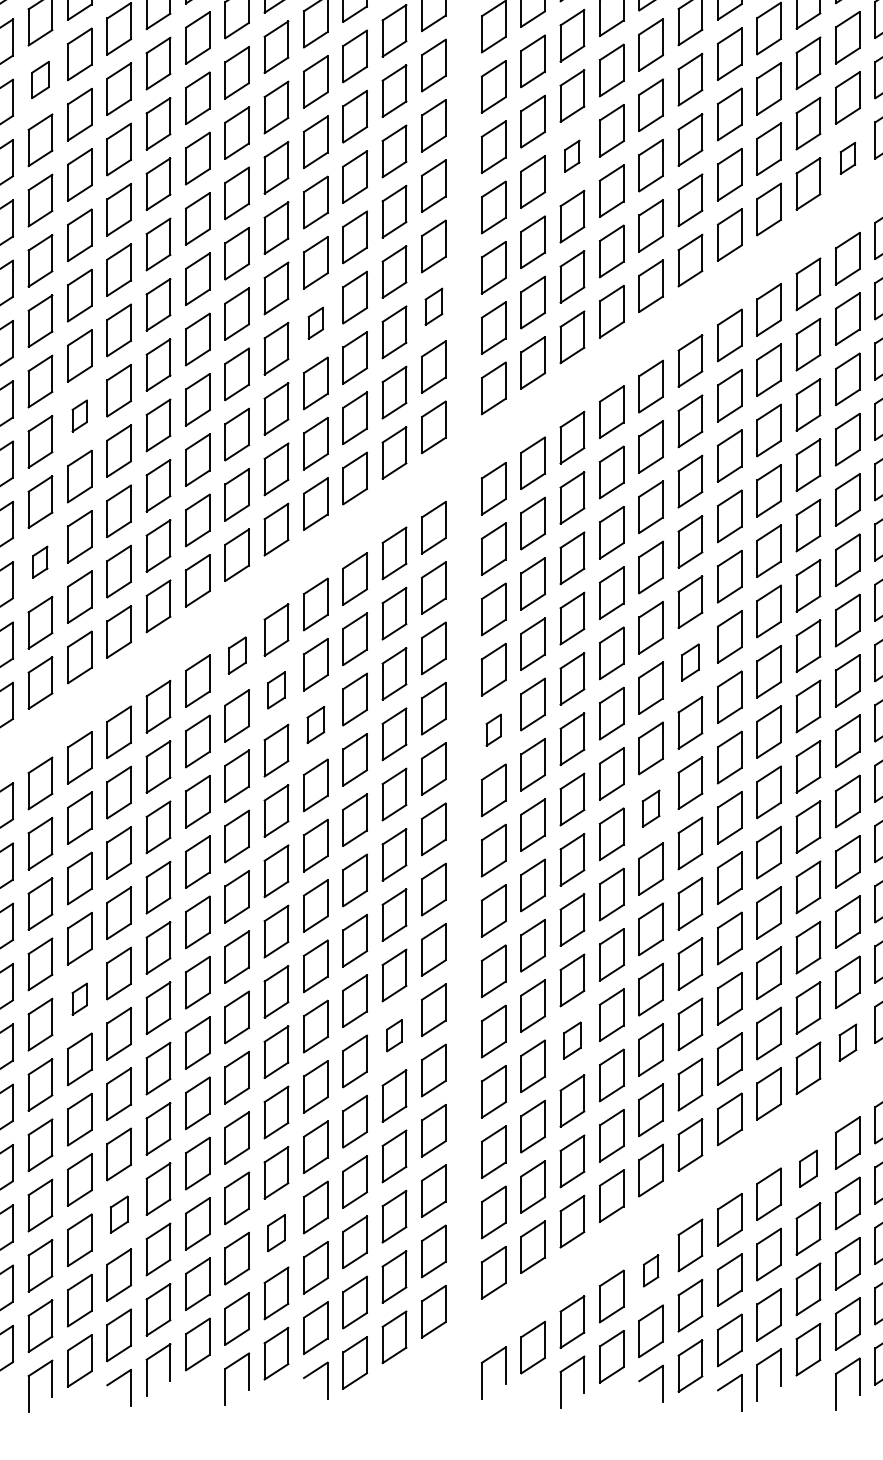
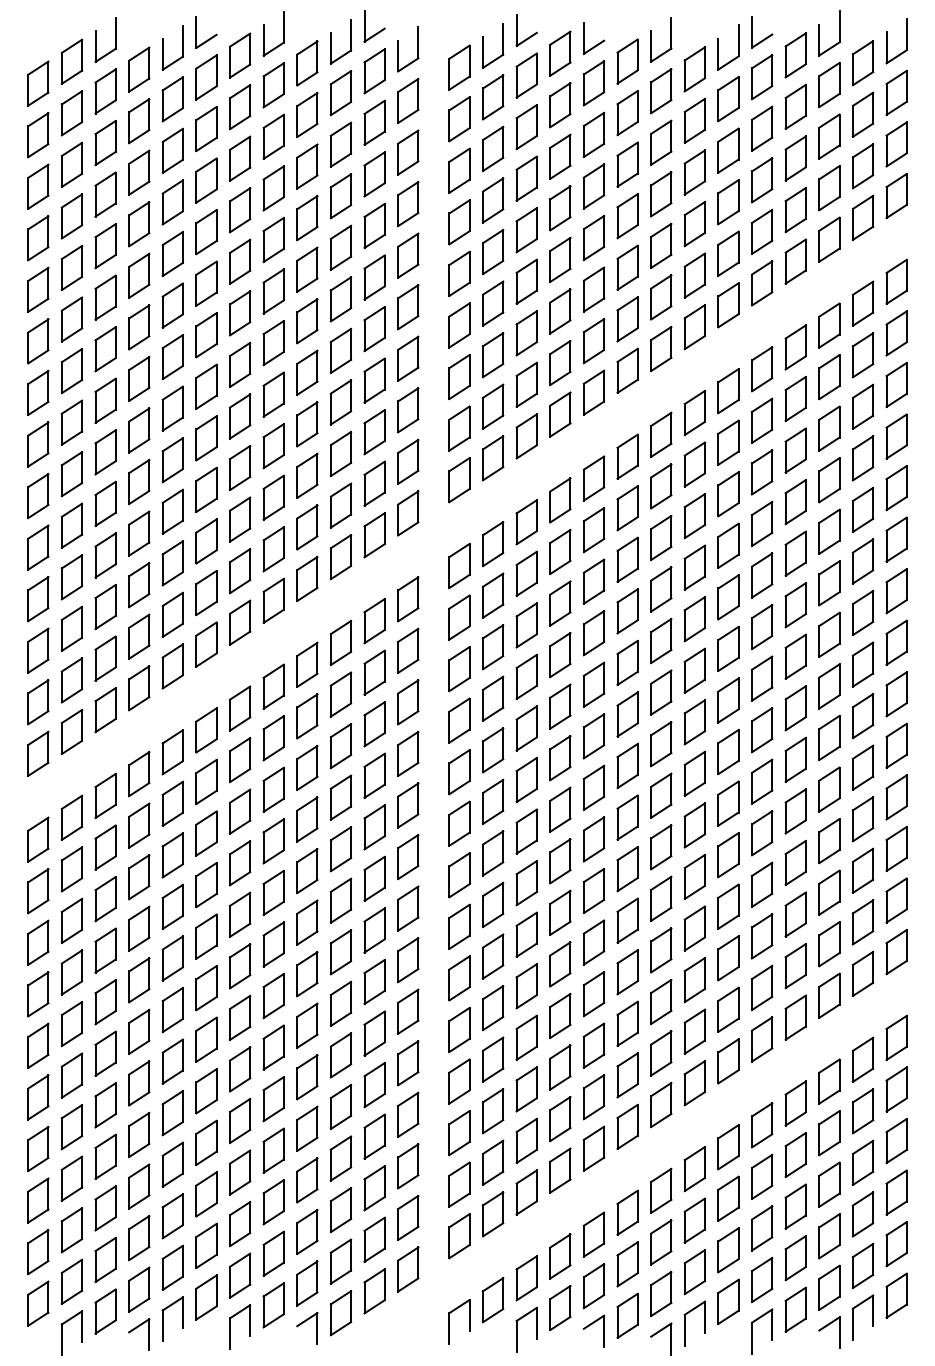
part: (39, 80) -> (71, 216), size x1.43
part: (572, 156) -> (526, 281), size x1.67
part: (848, 158) -> (762, 283), size x1.67
part: (434, 306) -> (408, 410), size x1.43
part: (315, 323) -> (307, 424), size x1.67
part: (79, 415) -> (105, 503), size x1.67
part: (39, 561) -> (71, 628), size x1.67
part: (237, 655) -> (240, 708), size x1.43
part: (690, 662) -> (627, 714), size x1.43
part: (276, 690) -> (273, 738), size x1.43
part: (315, 724) -> (307, 767), size x1.43
part: (493, 730) -> (459, 772), size x1.67
part: (650, 808) -> (593, 839), size x1.43
part: (79, 999) -> (105, 1002), size x1.67
part: (394, 1035) -> (374, 1033), size x1.67
part: (572, 1040) -> (526, 1037), size x1.43
part: (848, 1042) -> (762, 1039), size x1.43
part: (808, 1169) -> (728, 1147), size x1.43
part: (119, 1214) -> (139, 1186), size x1.43
part: (276, 1233) -> (273, 1202), size x1.43
part: (650, 1270) -> (593, 1234), size x1.67

